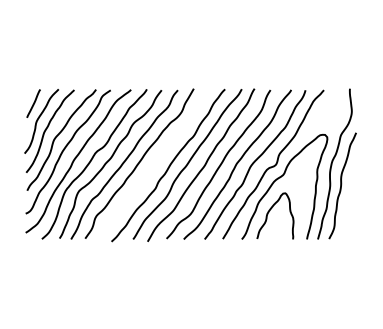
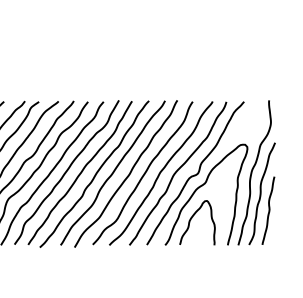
curve: (153, 164) -> (80, 173), added
curve: (349, 203) -> (268, 210), added

